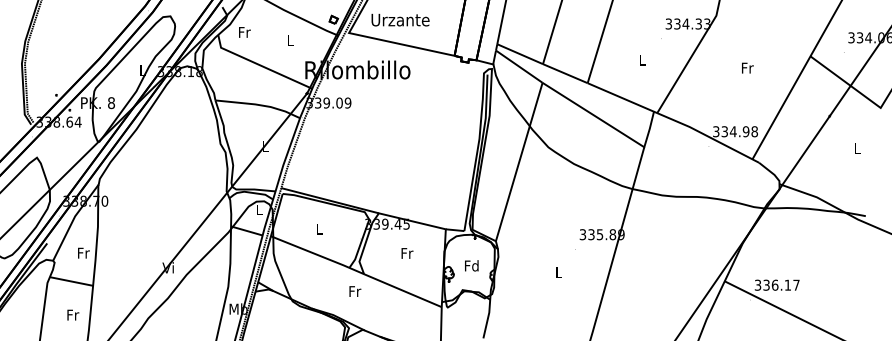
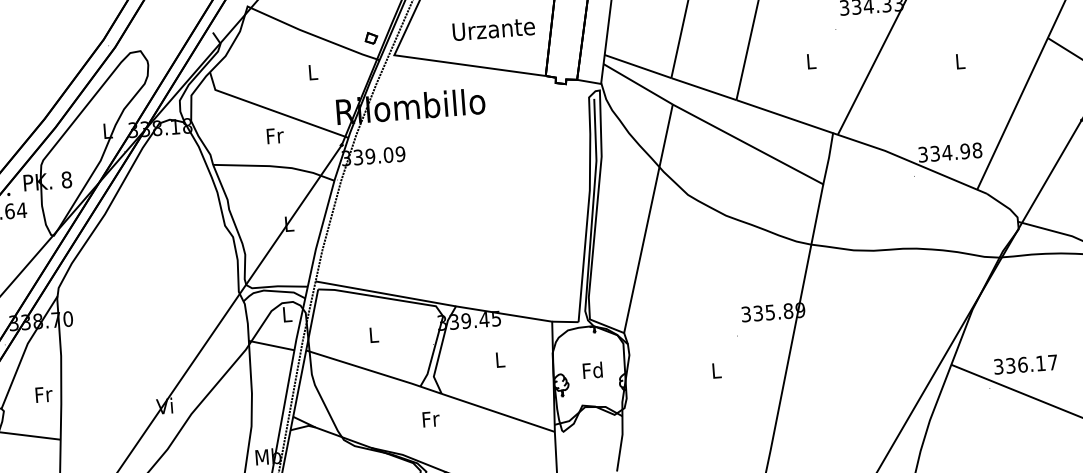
text: (400, 19) -> (493, 28), moved
text: (244, 32) -> (274, 136), moved
text: (747, 67) -> (960, 60), Fr -> L
text: (407, 253) -> (500, 359), Fr -> L

